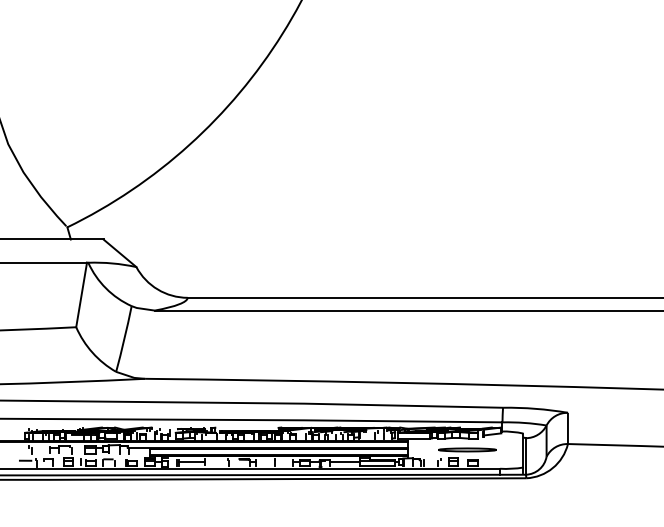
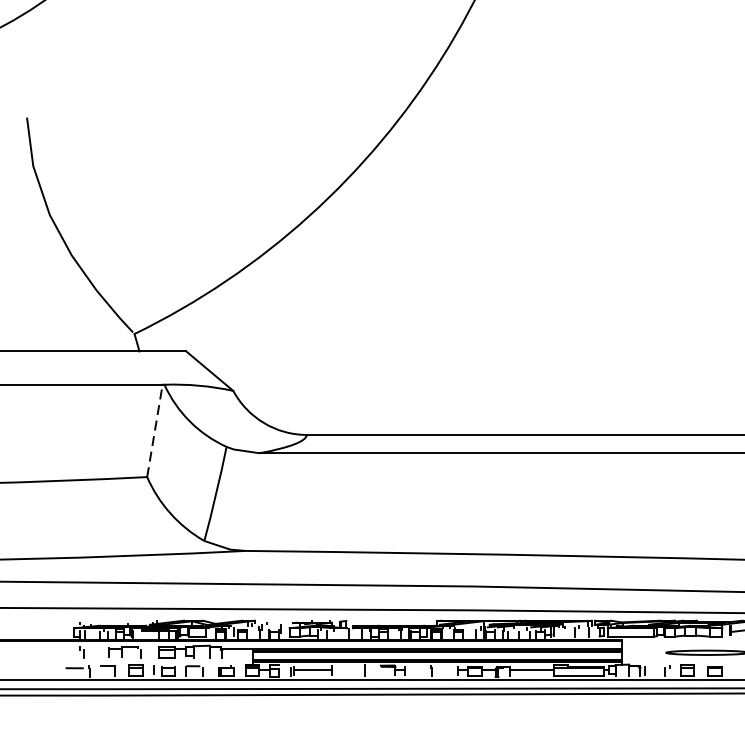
line: (81, 294) -> (154, 430), solid -> dashed

